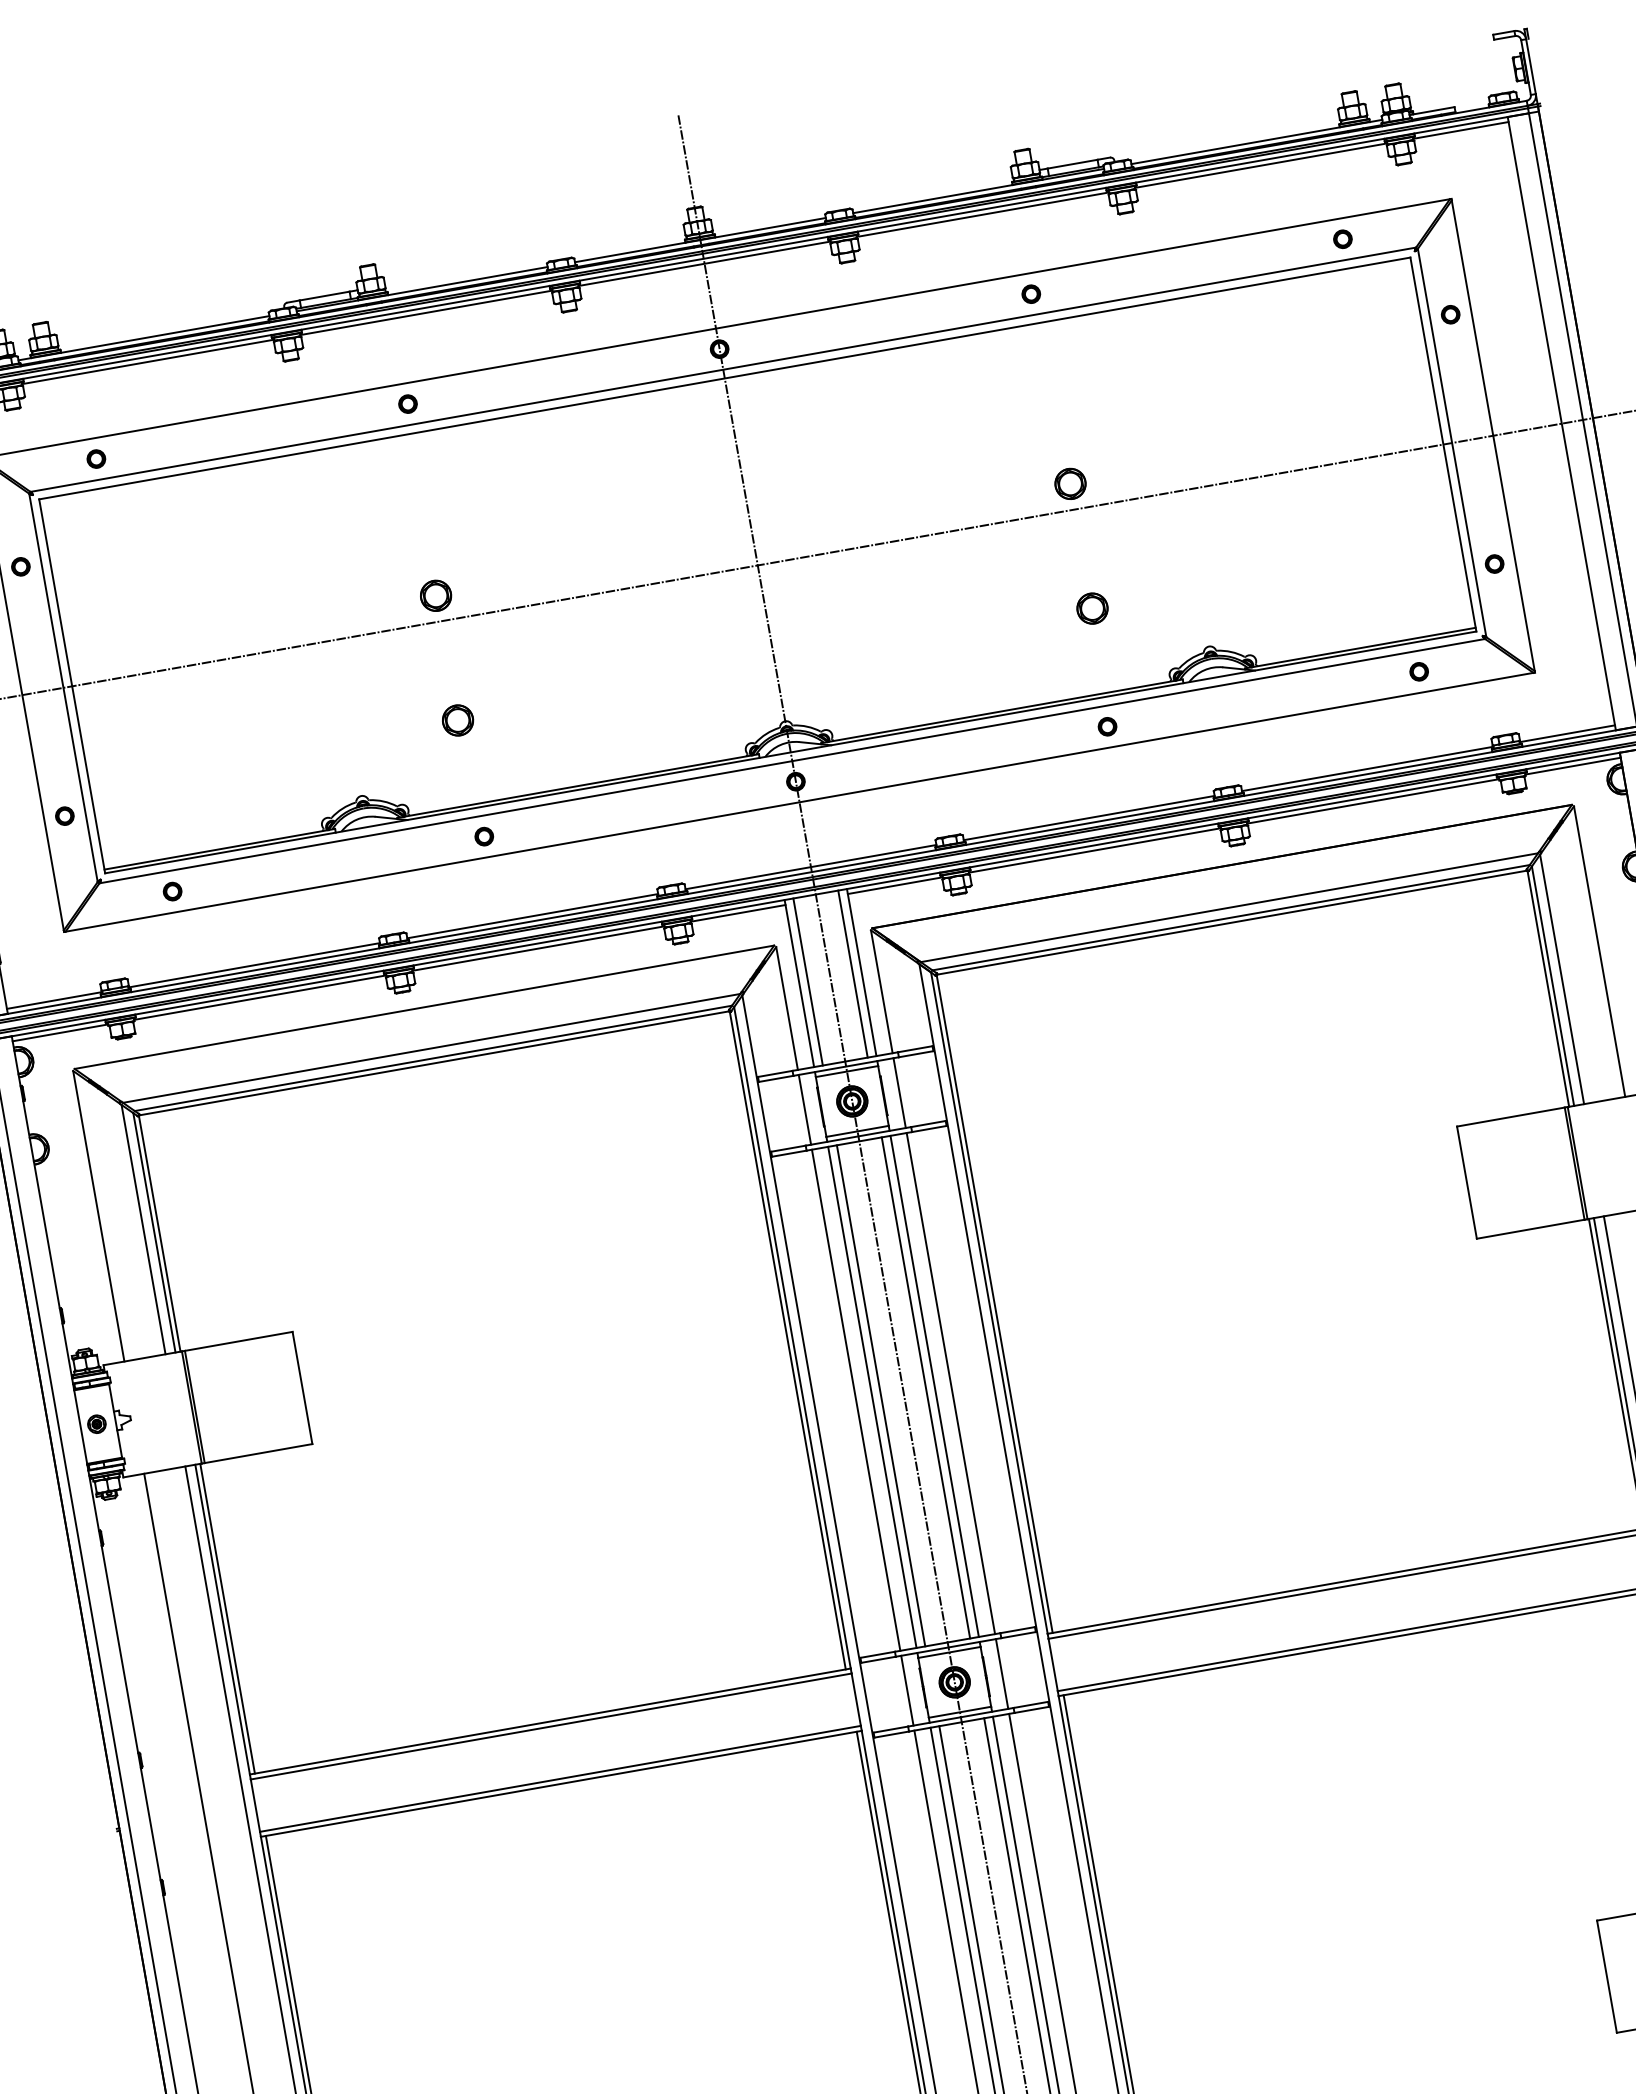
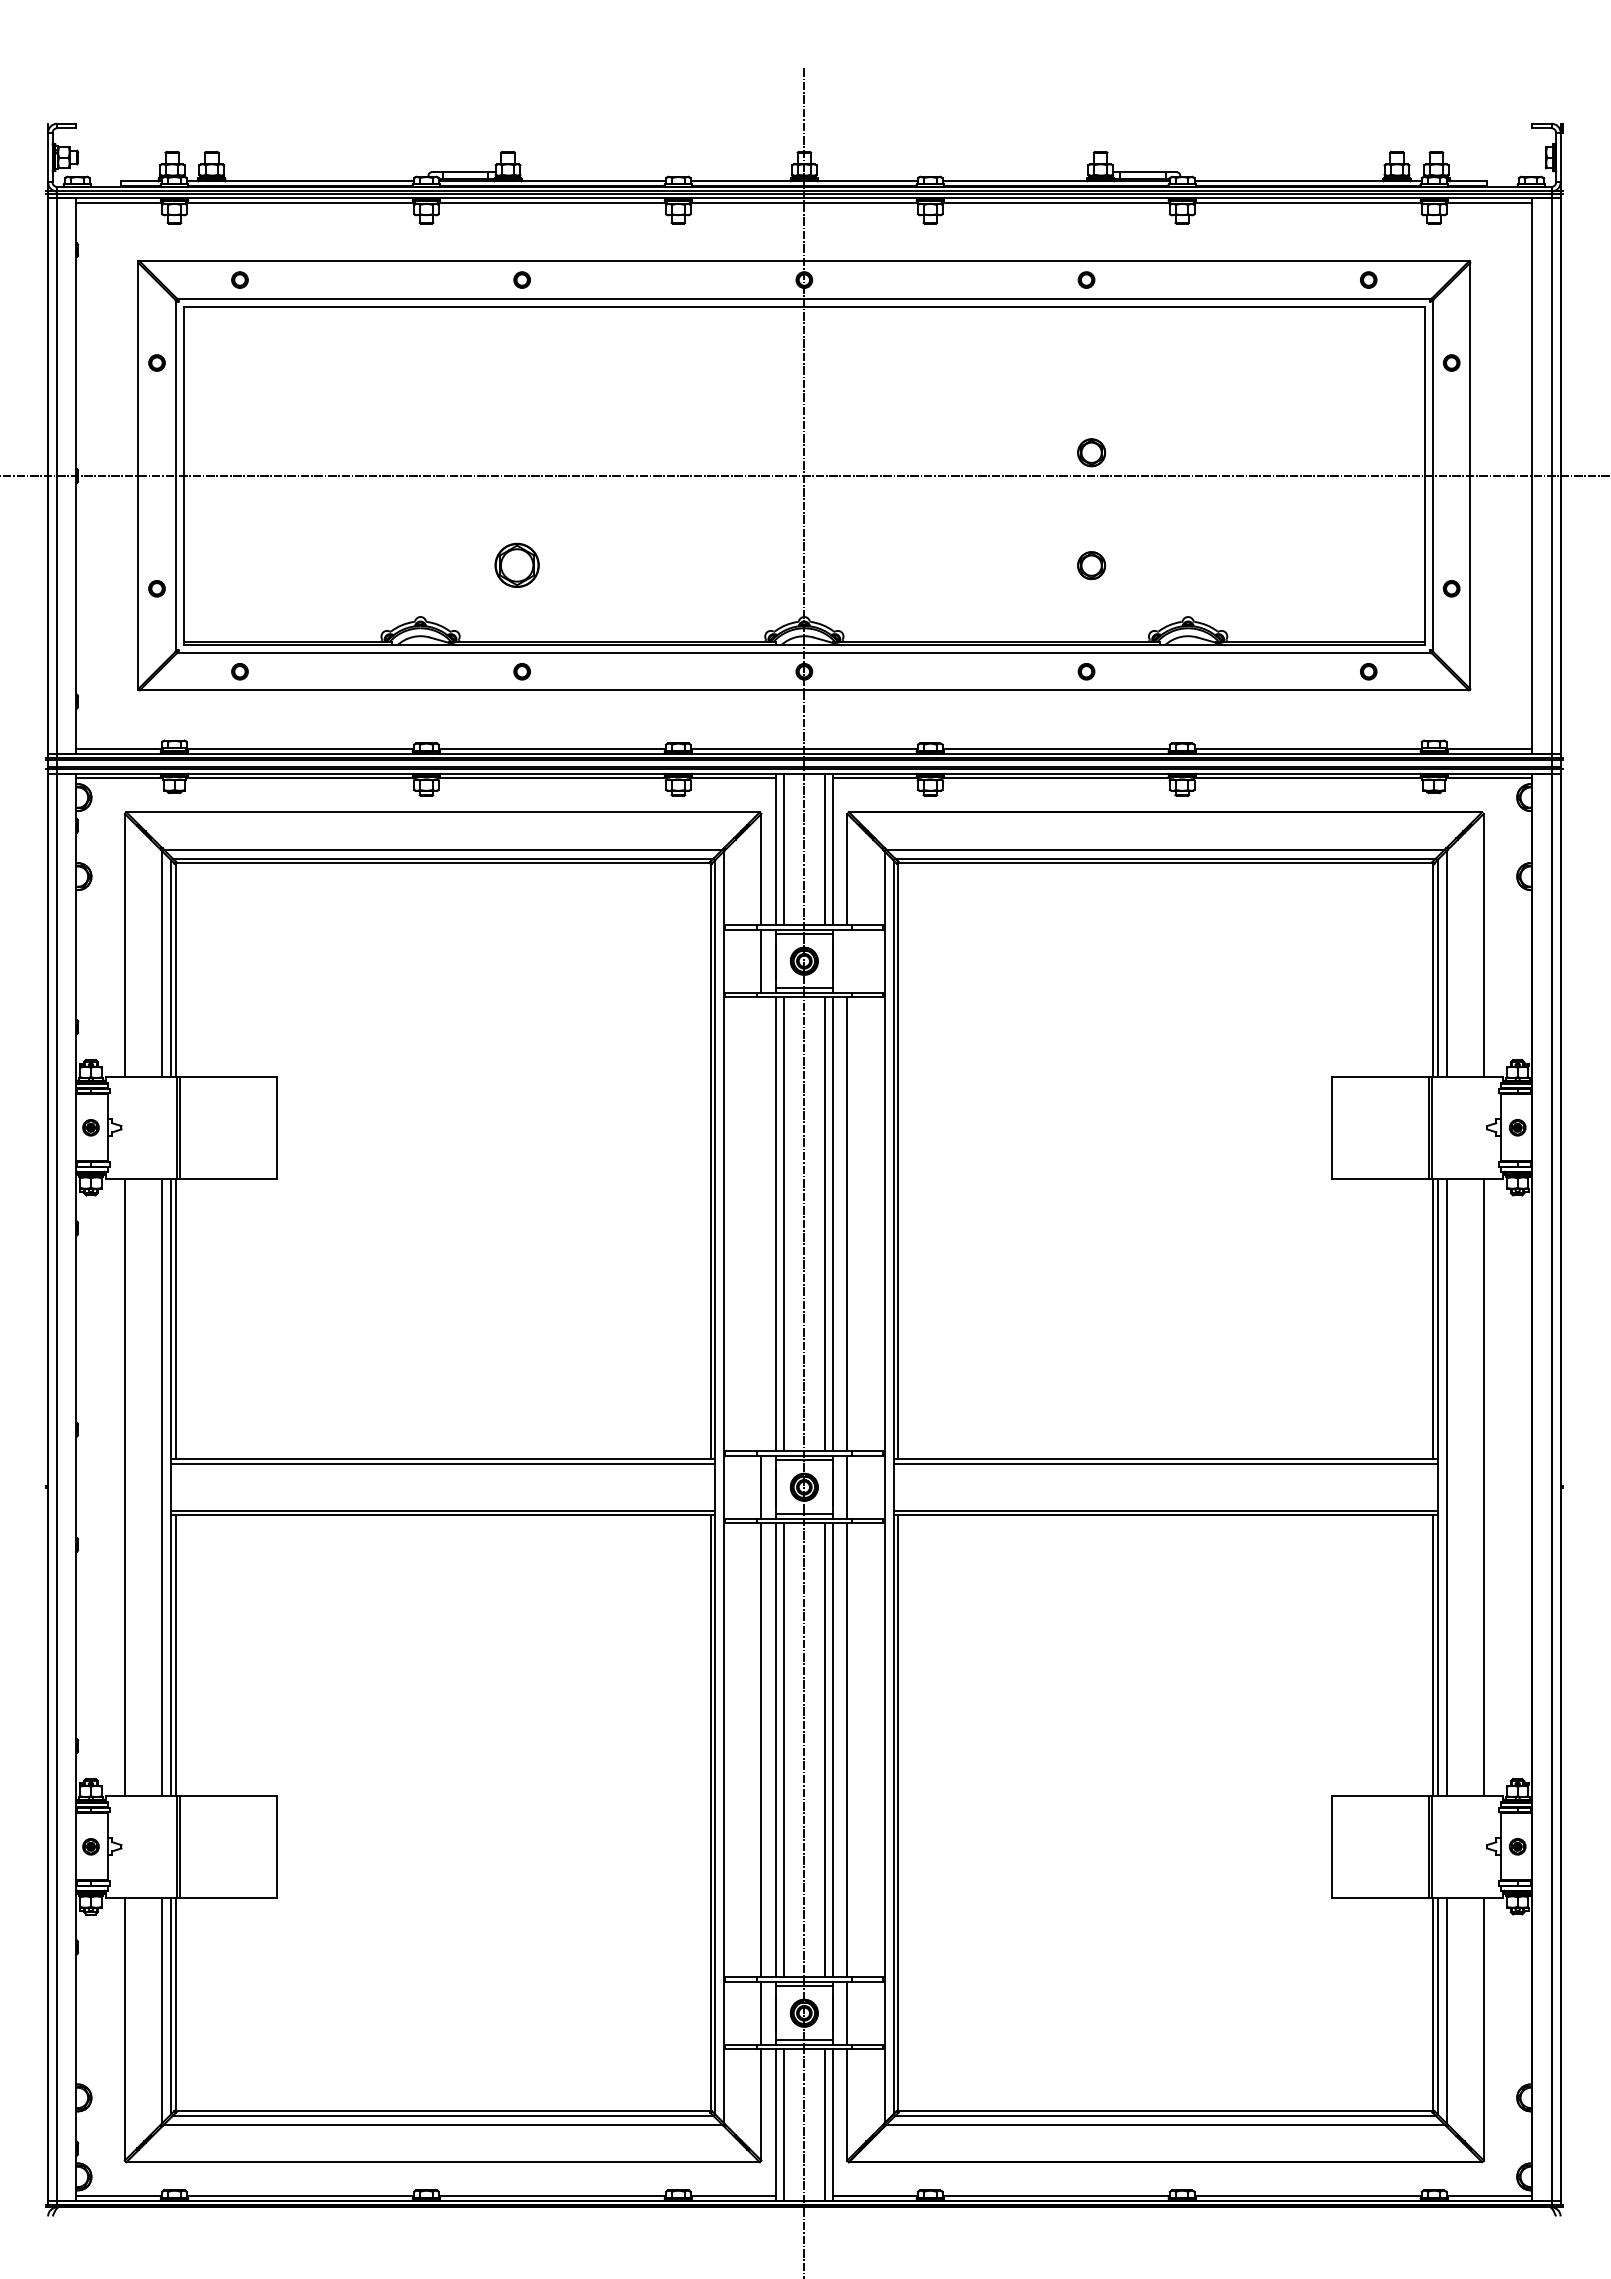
part: (435, 595) -> (516, 452), removed
part: (457, 720) -> (516, 565), size x1.6
line: (899, 1092) -> (847, 960), removed
line: (856, 1400) -> (761, 1224), removed

